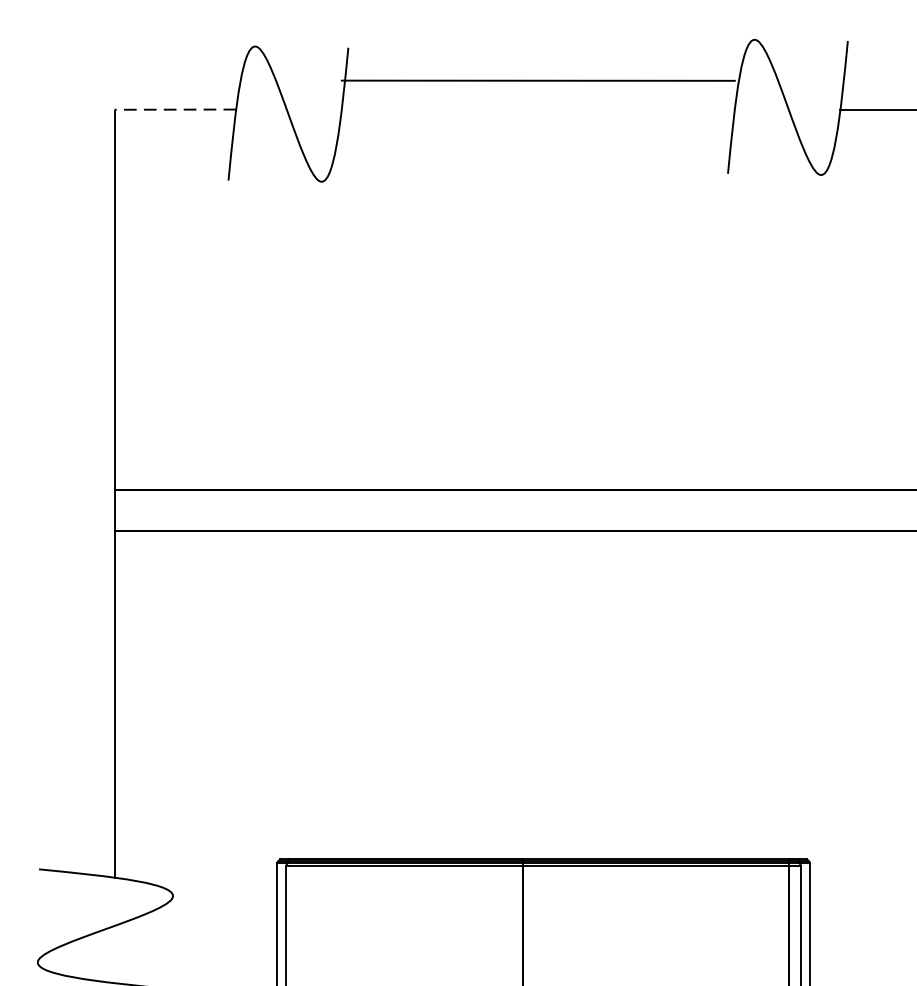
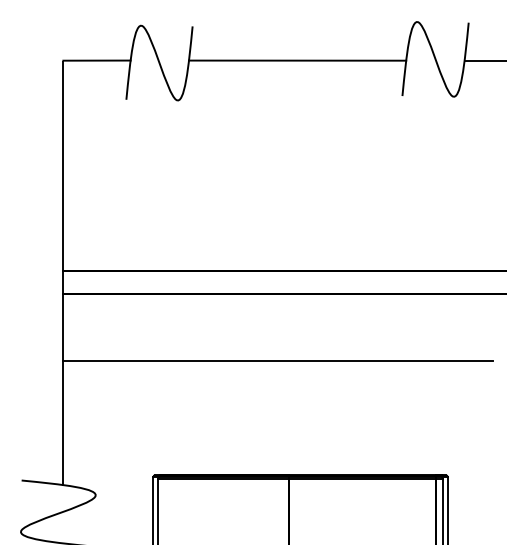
line: (538, 80) -> (297, 60), moved
line: (176, 109) -> (97, 60), dashed -> solid
line: (503, 654) -> (278, 361), added

